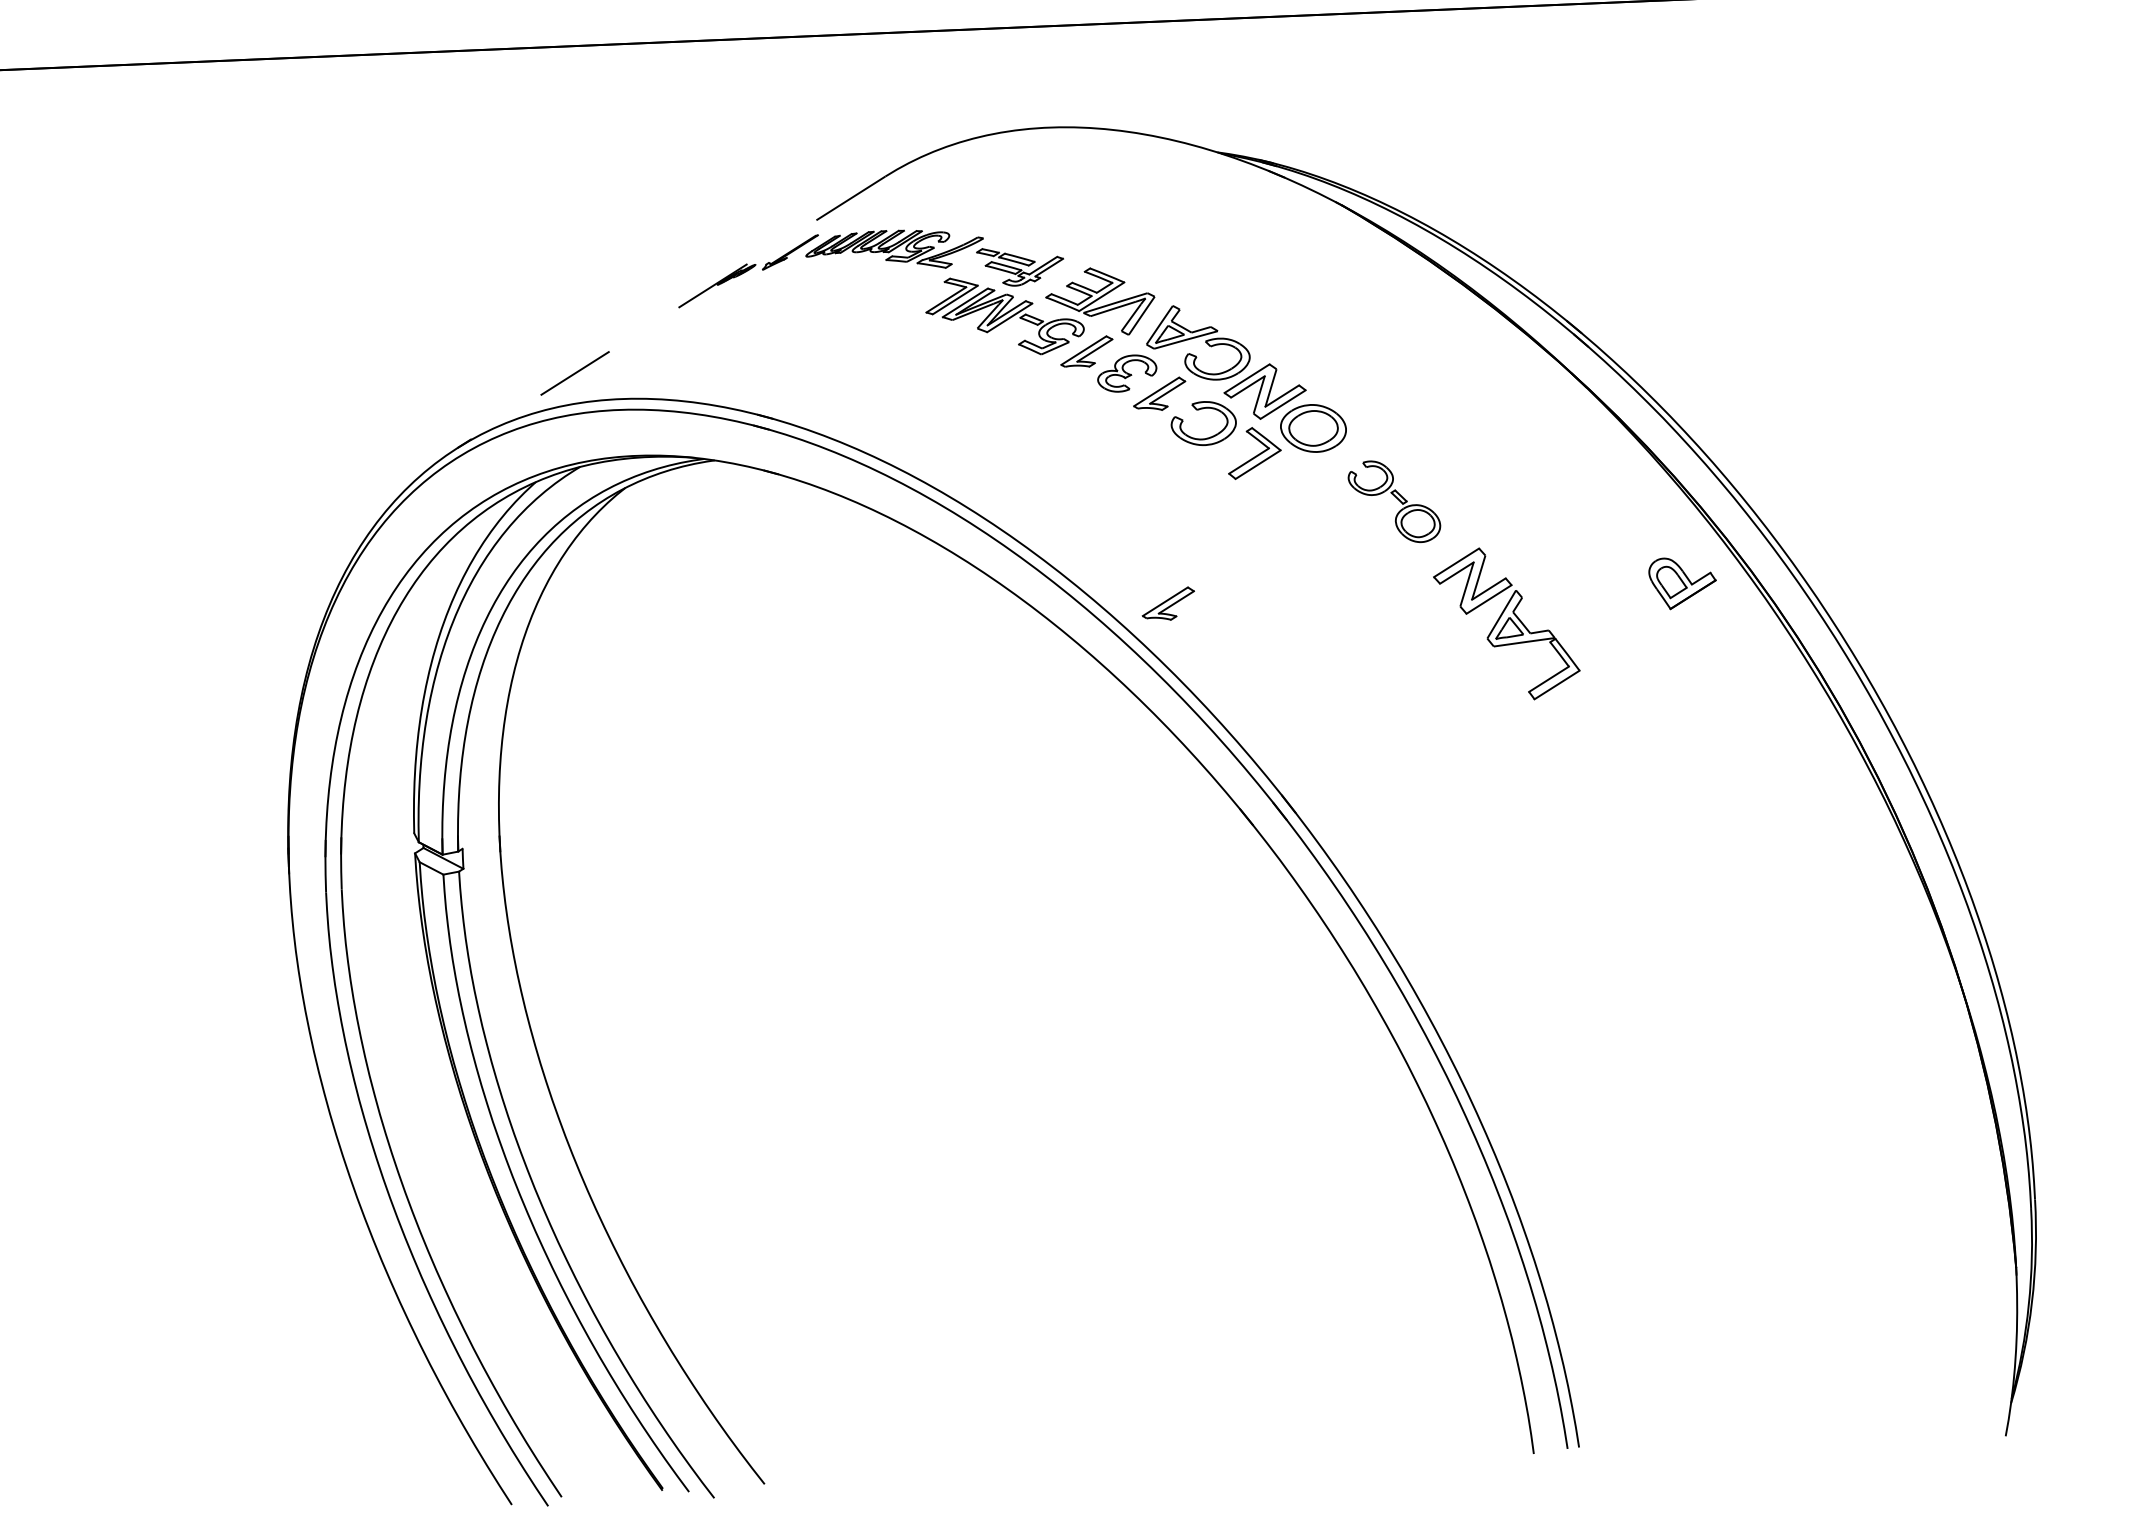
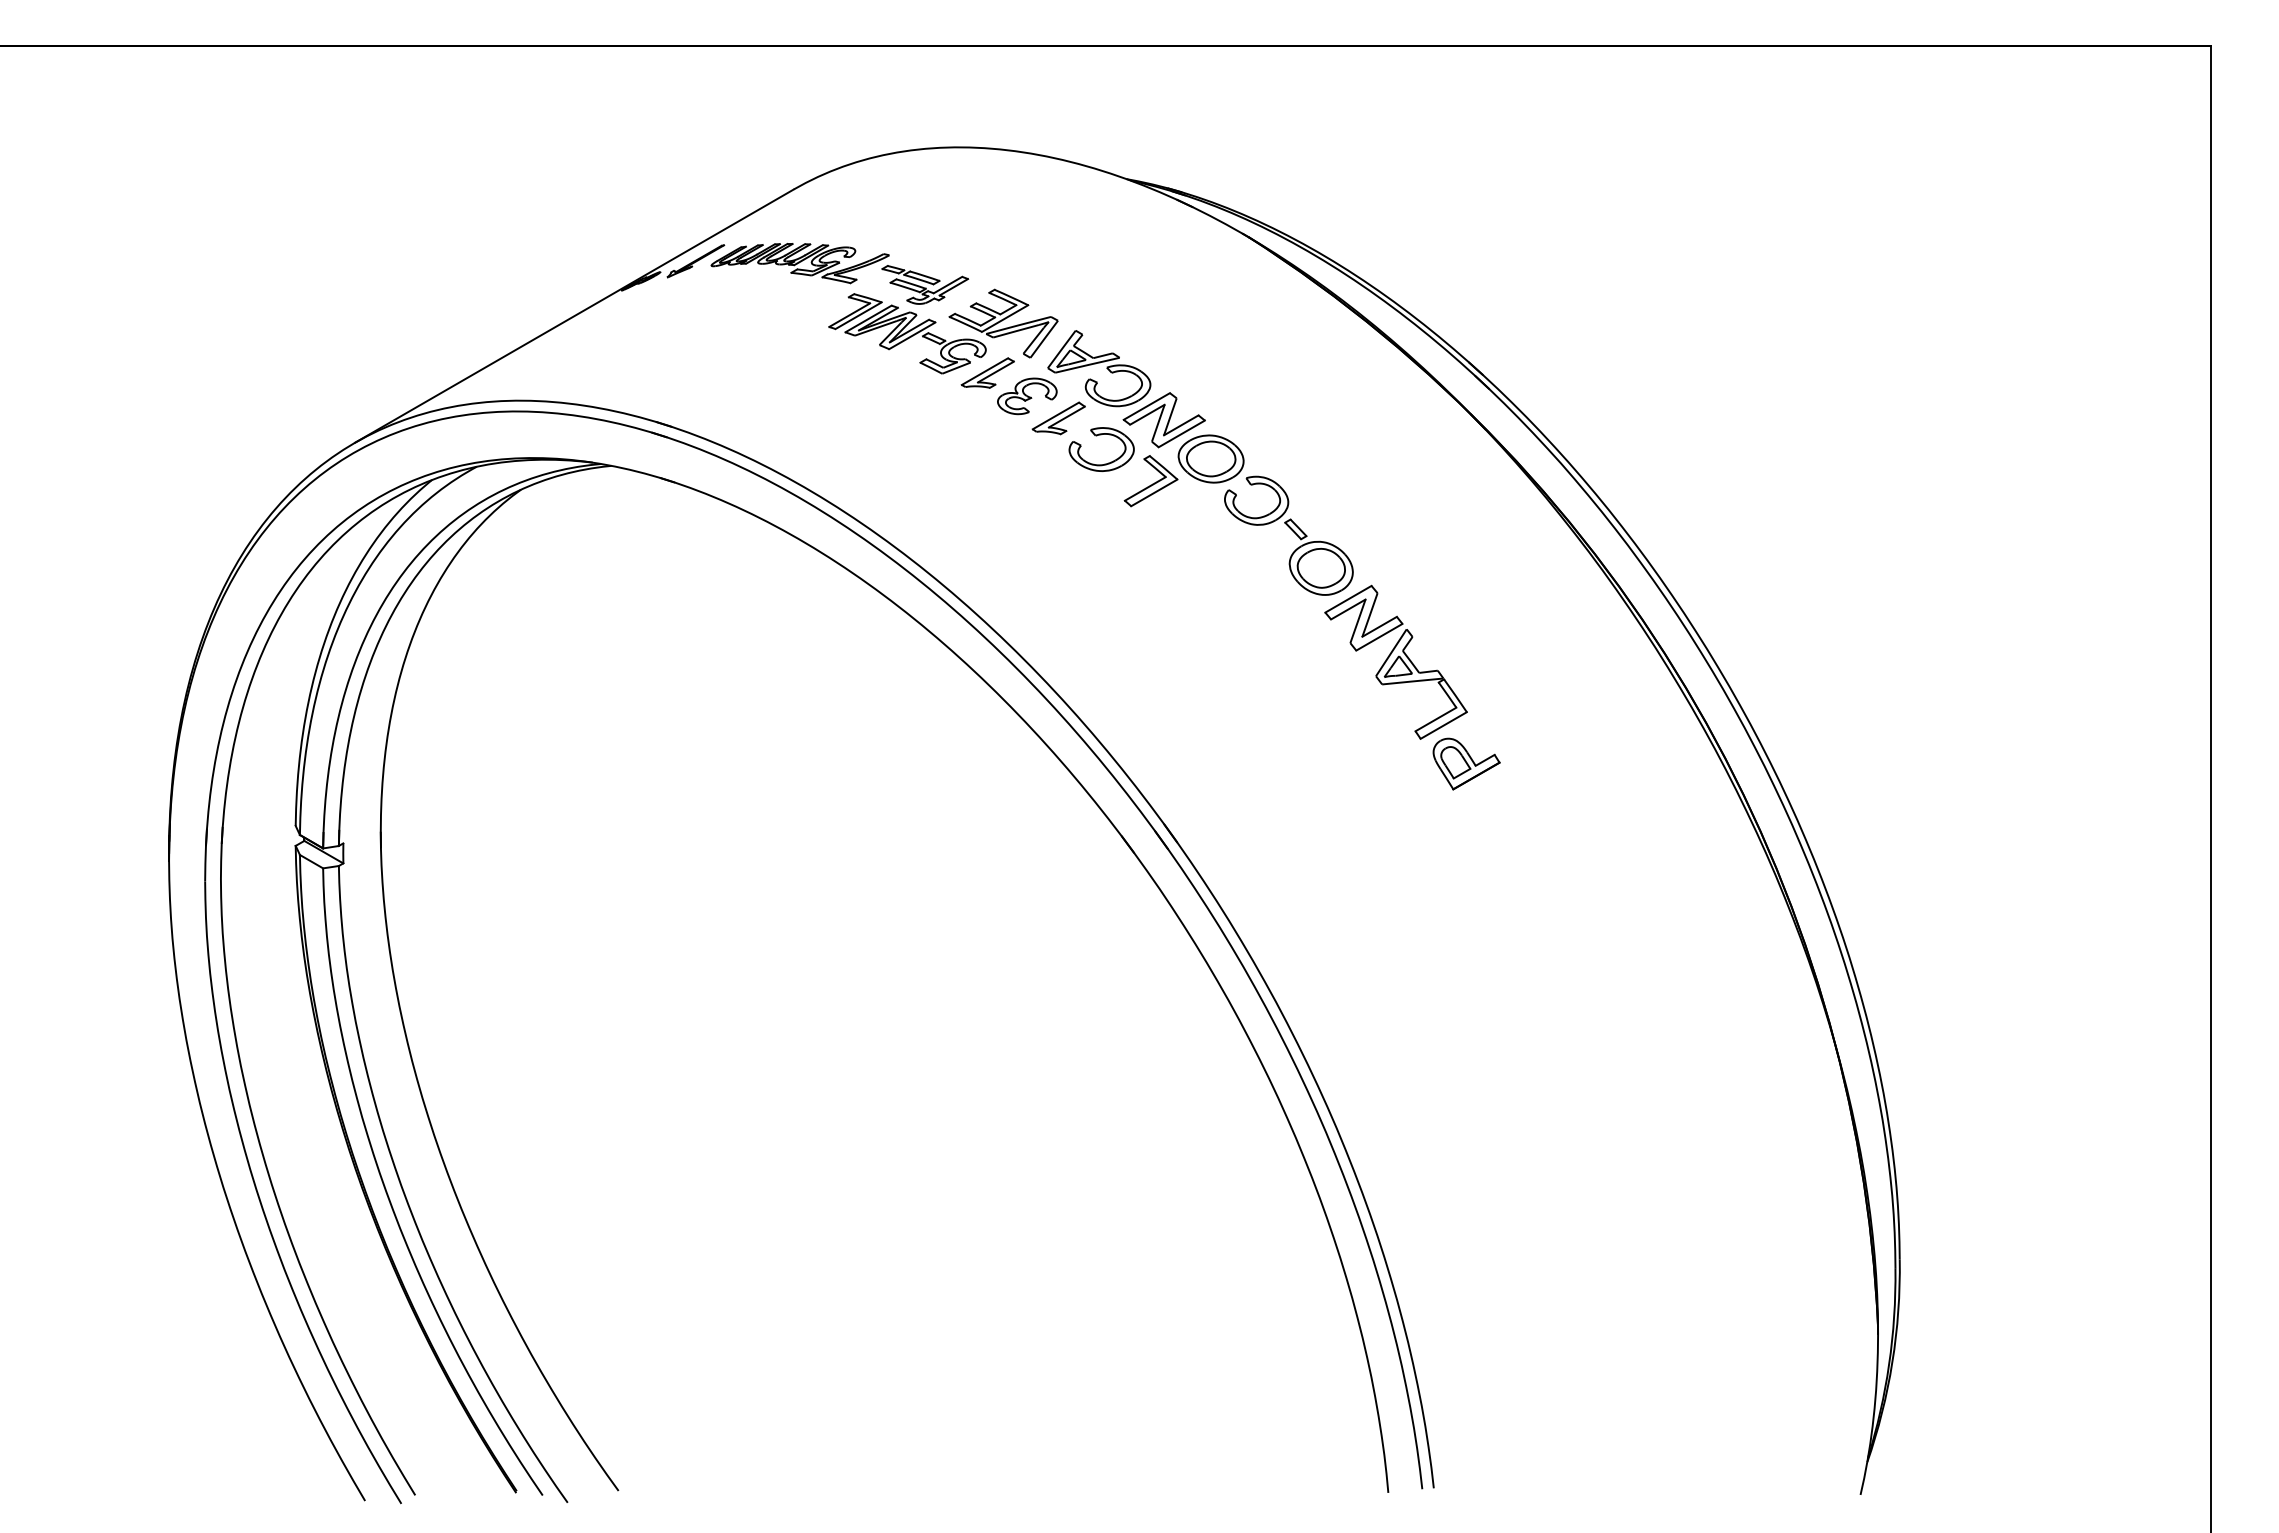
line: (671, 312) -> (574, 316), dashed -> solid
part: (1394, 501) -> (1288, 535), size x1.43
part: (1682, 582) -> (1466, 763), moved
part: (1168, 604) -> (1058, 628), removed

